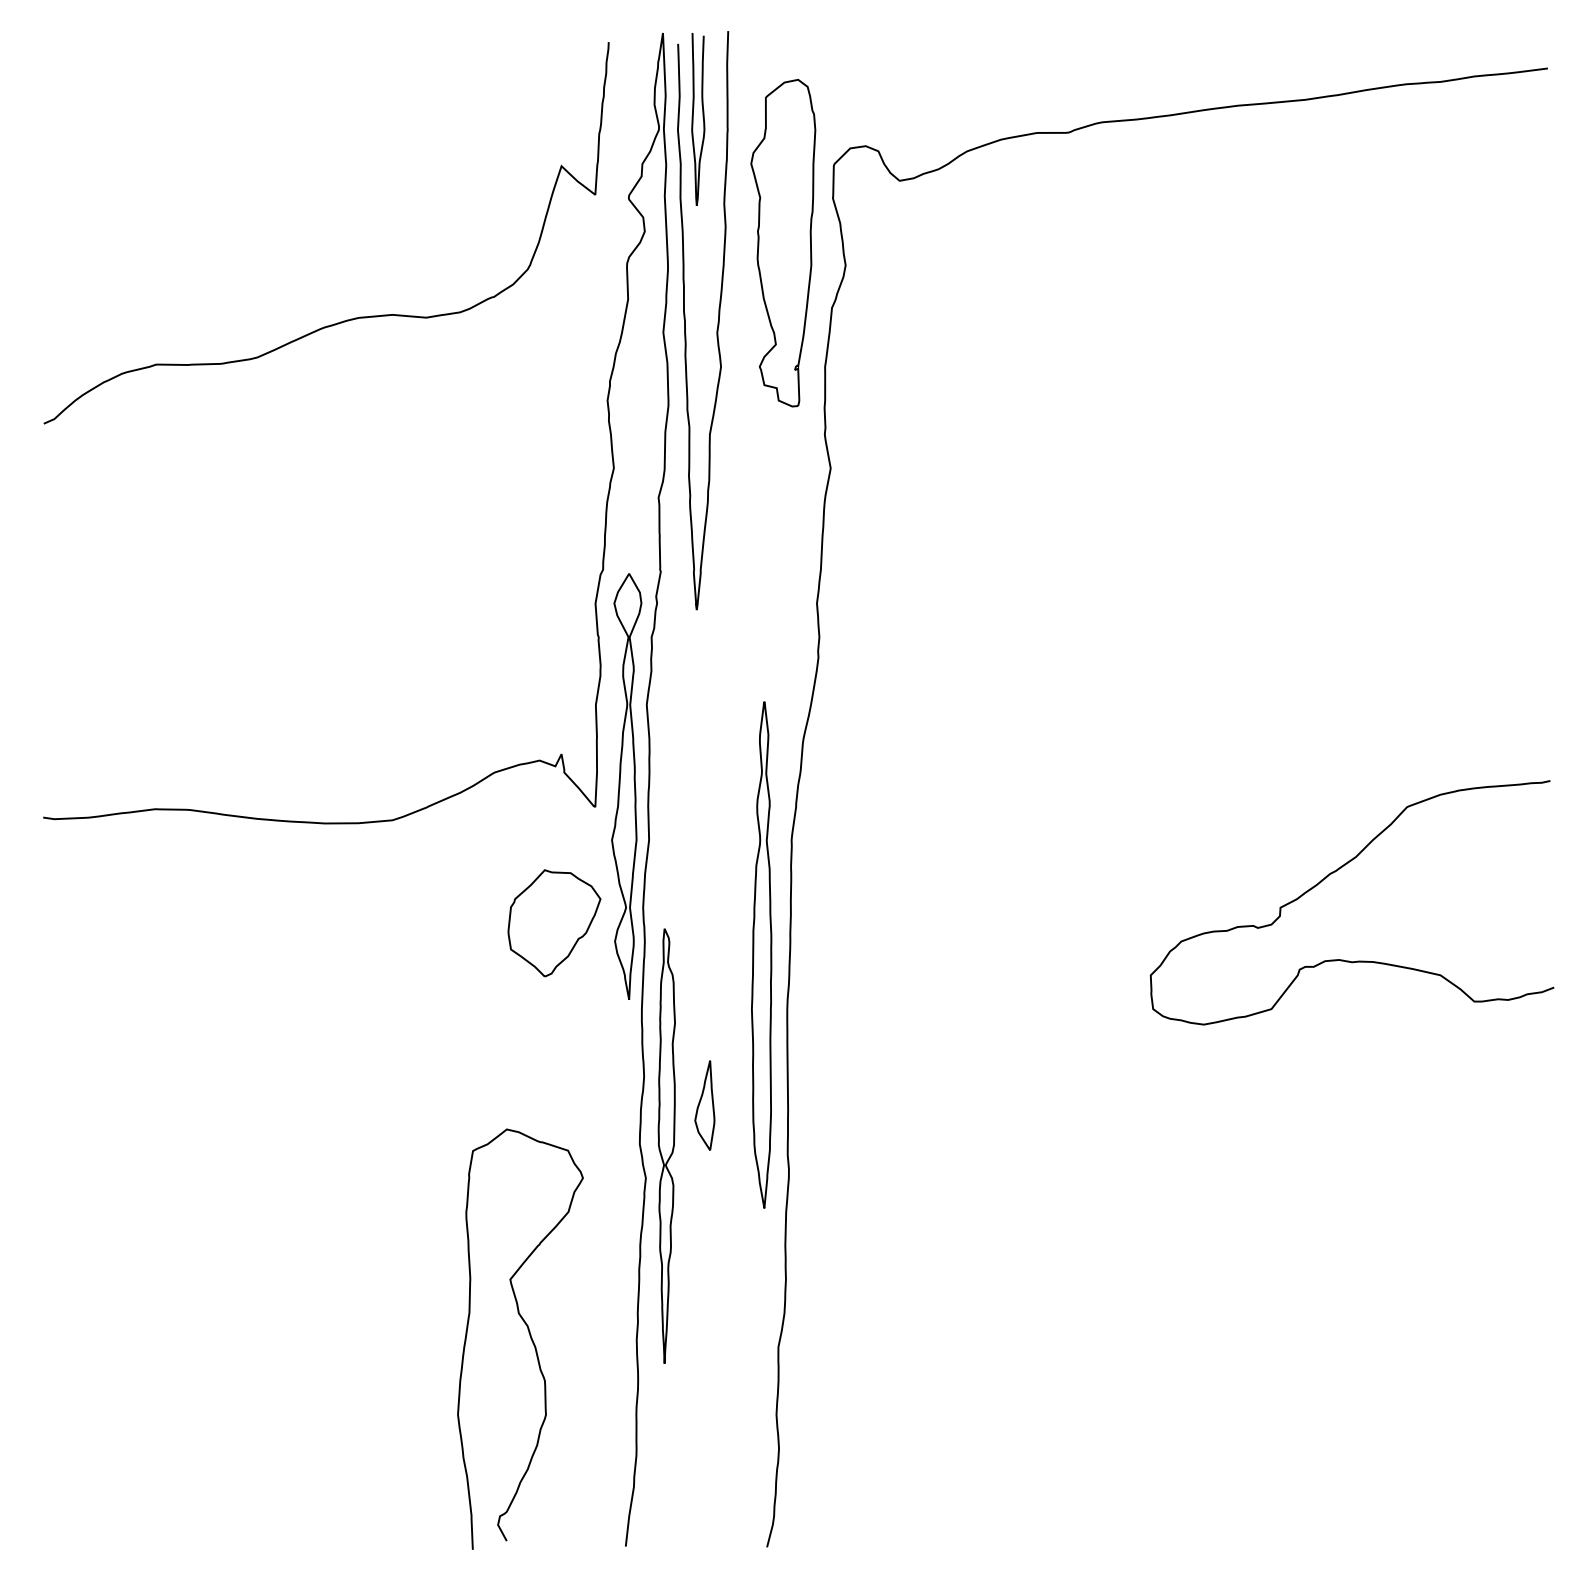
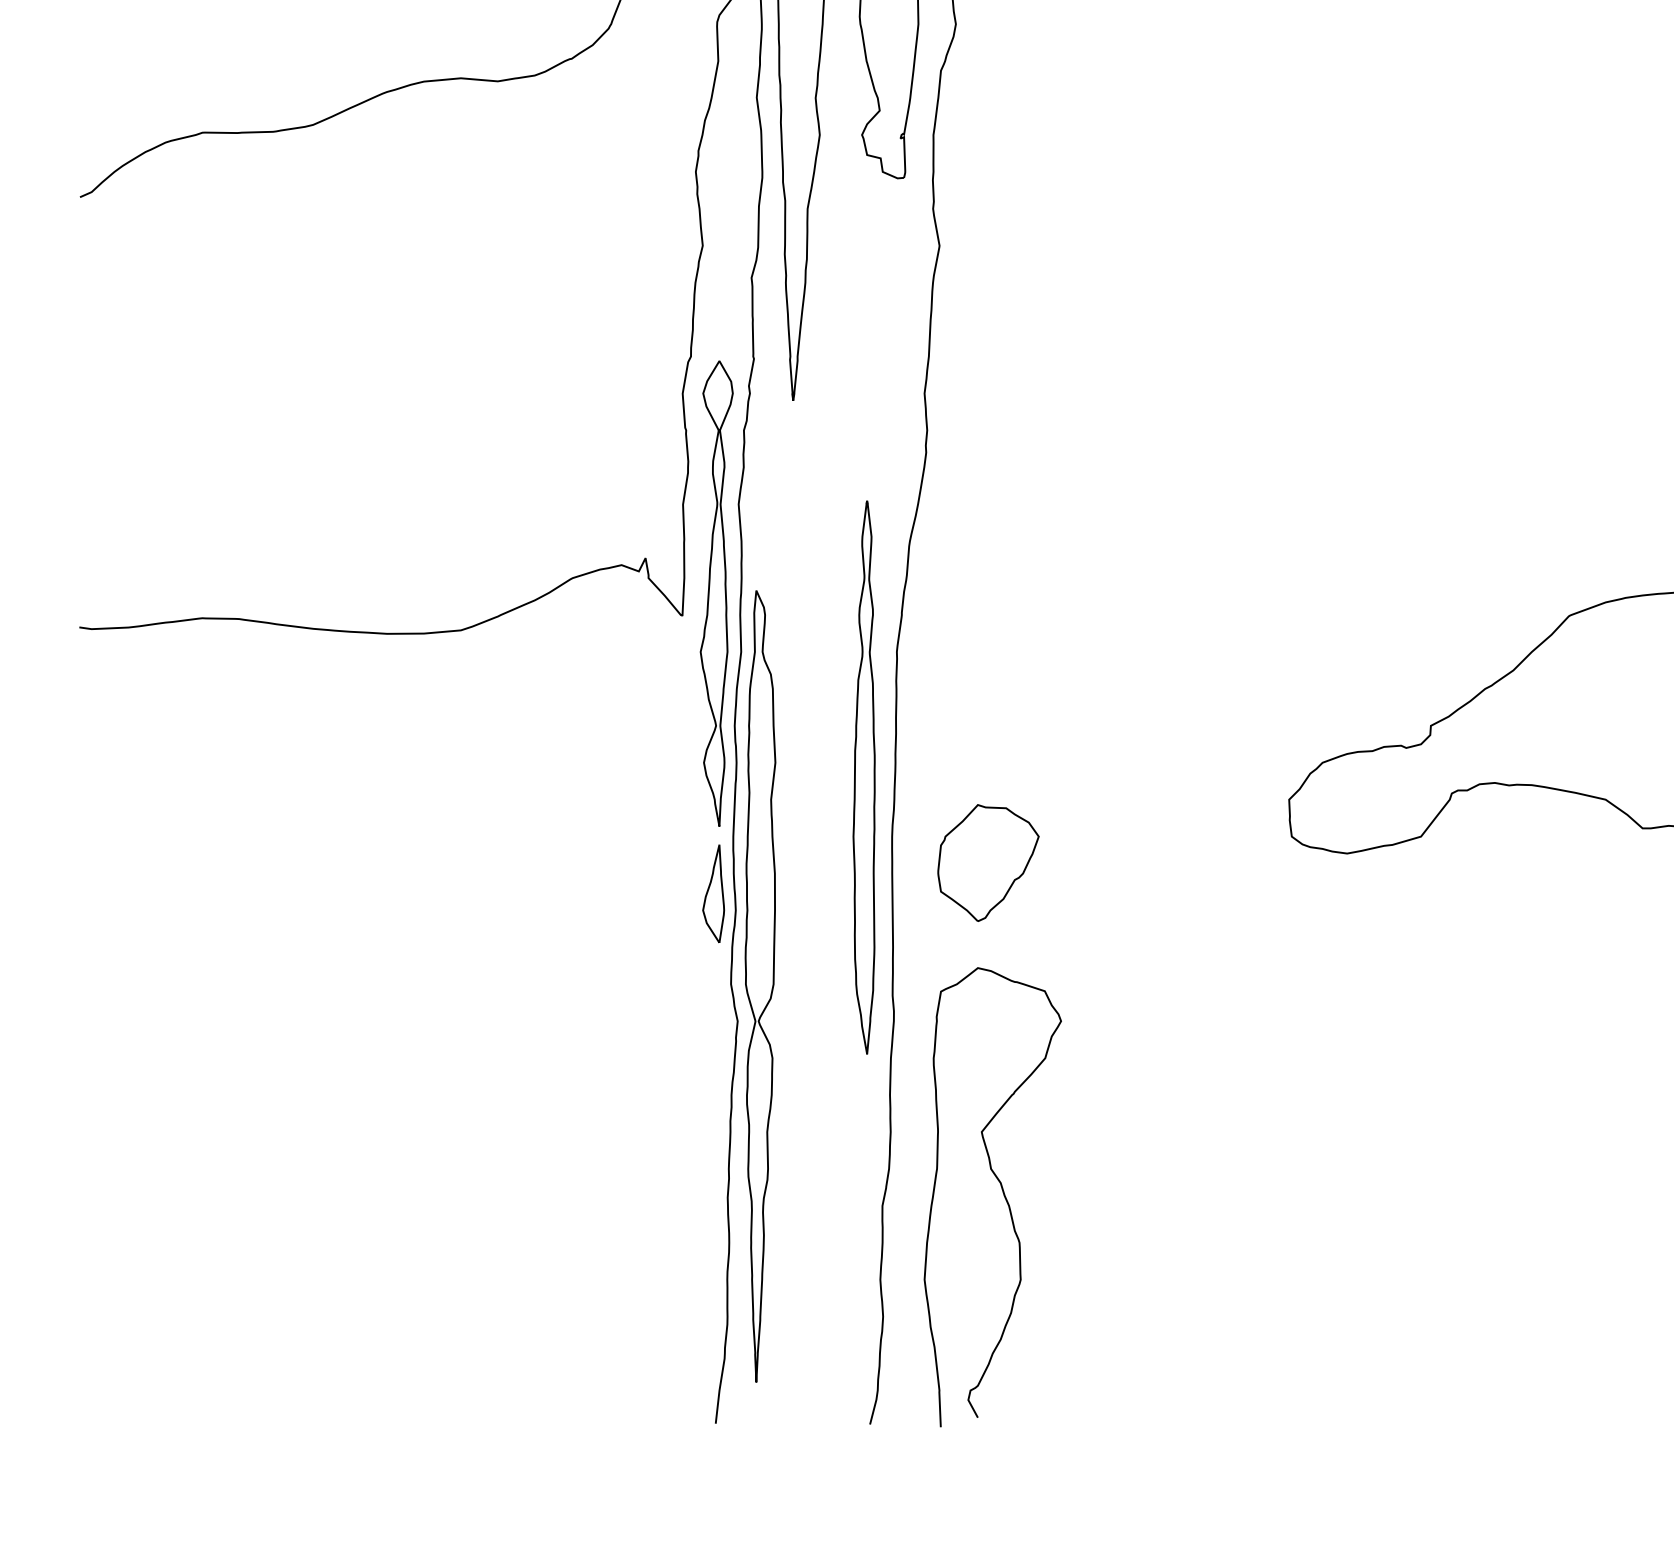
part: (554, 923) -> (988, 863), moved
part: (704, 1105) -> (713, 893), moved
part: (666, 1145) -> (760, 985), size x1.67
curve: (529, 1336) -> (1002, 1194), moved

